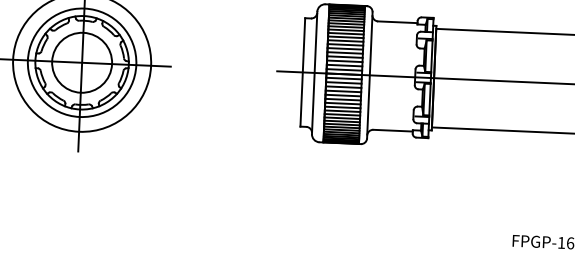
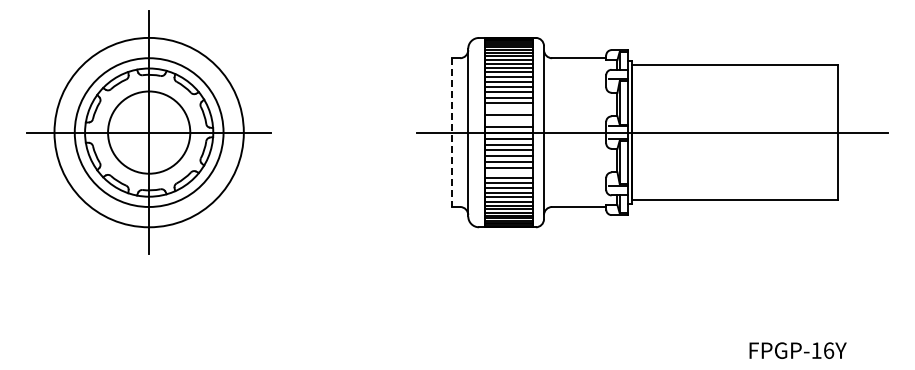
line: (344, 57) -> (508, 109), removed
line: (344, 65) -> (508, 120), removed
line: (303, 73) -> (452, 133), solid -> dashed
line: (342, 103) -> (508, 172), removed

